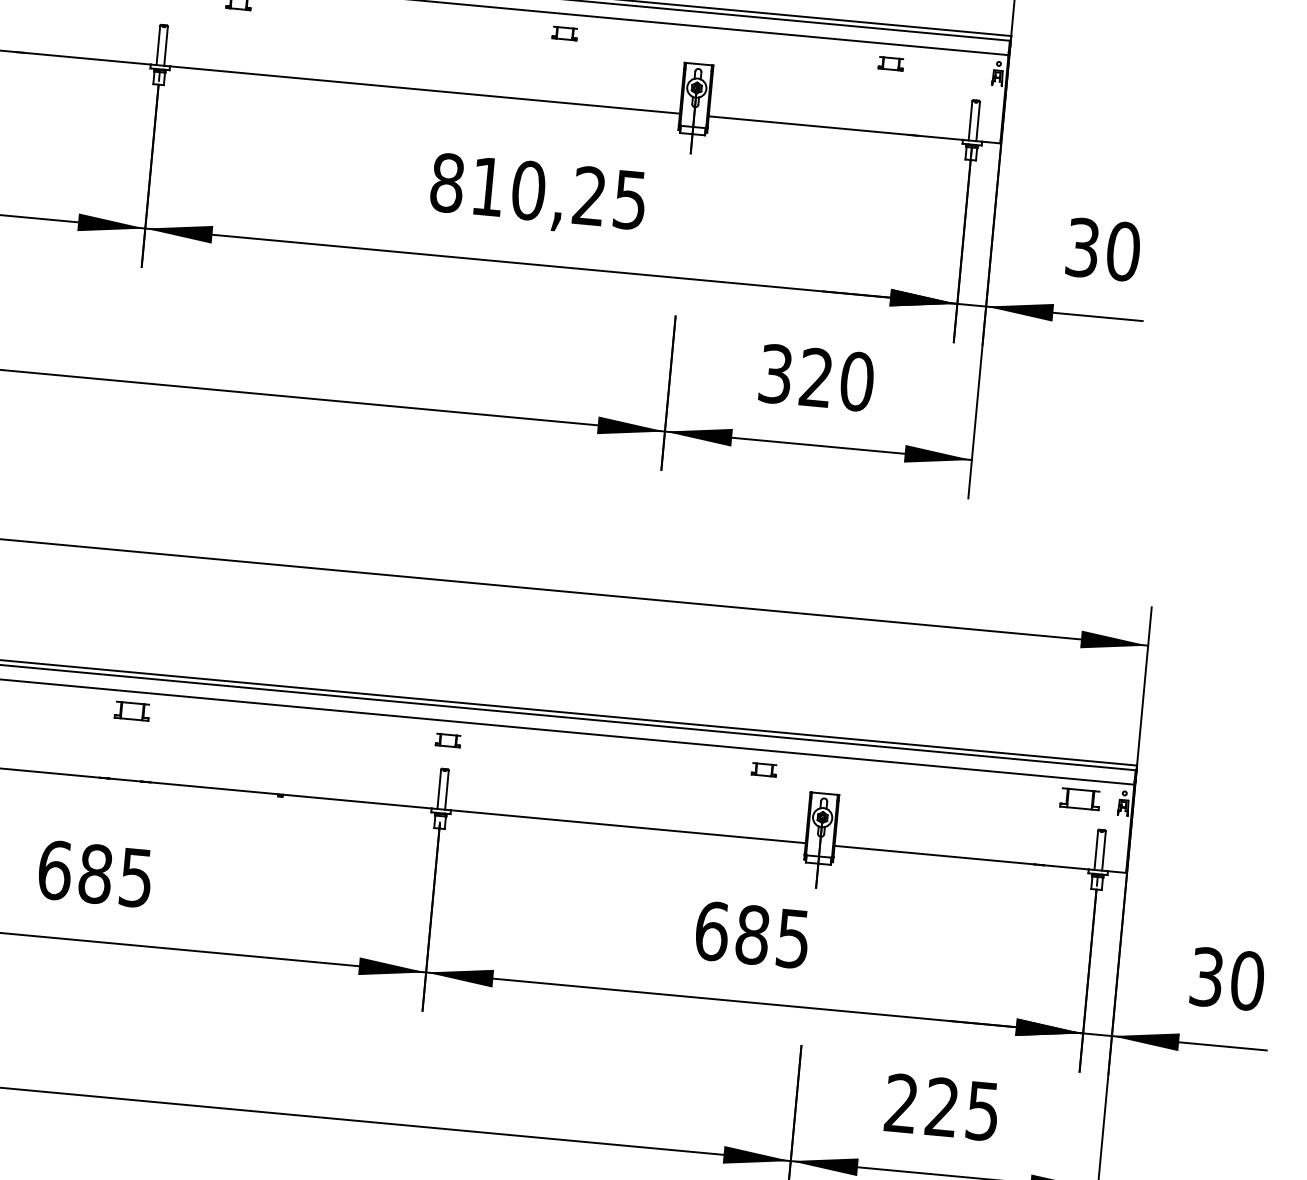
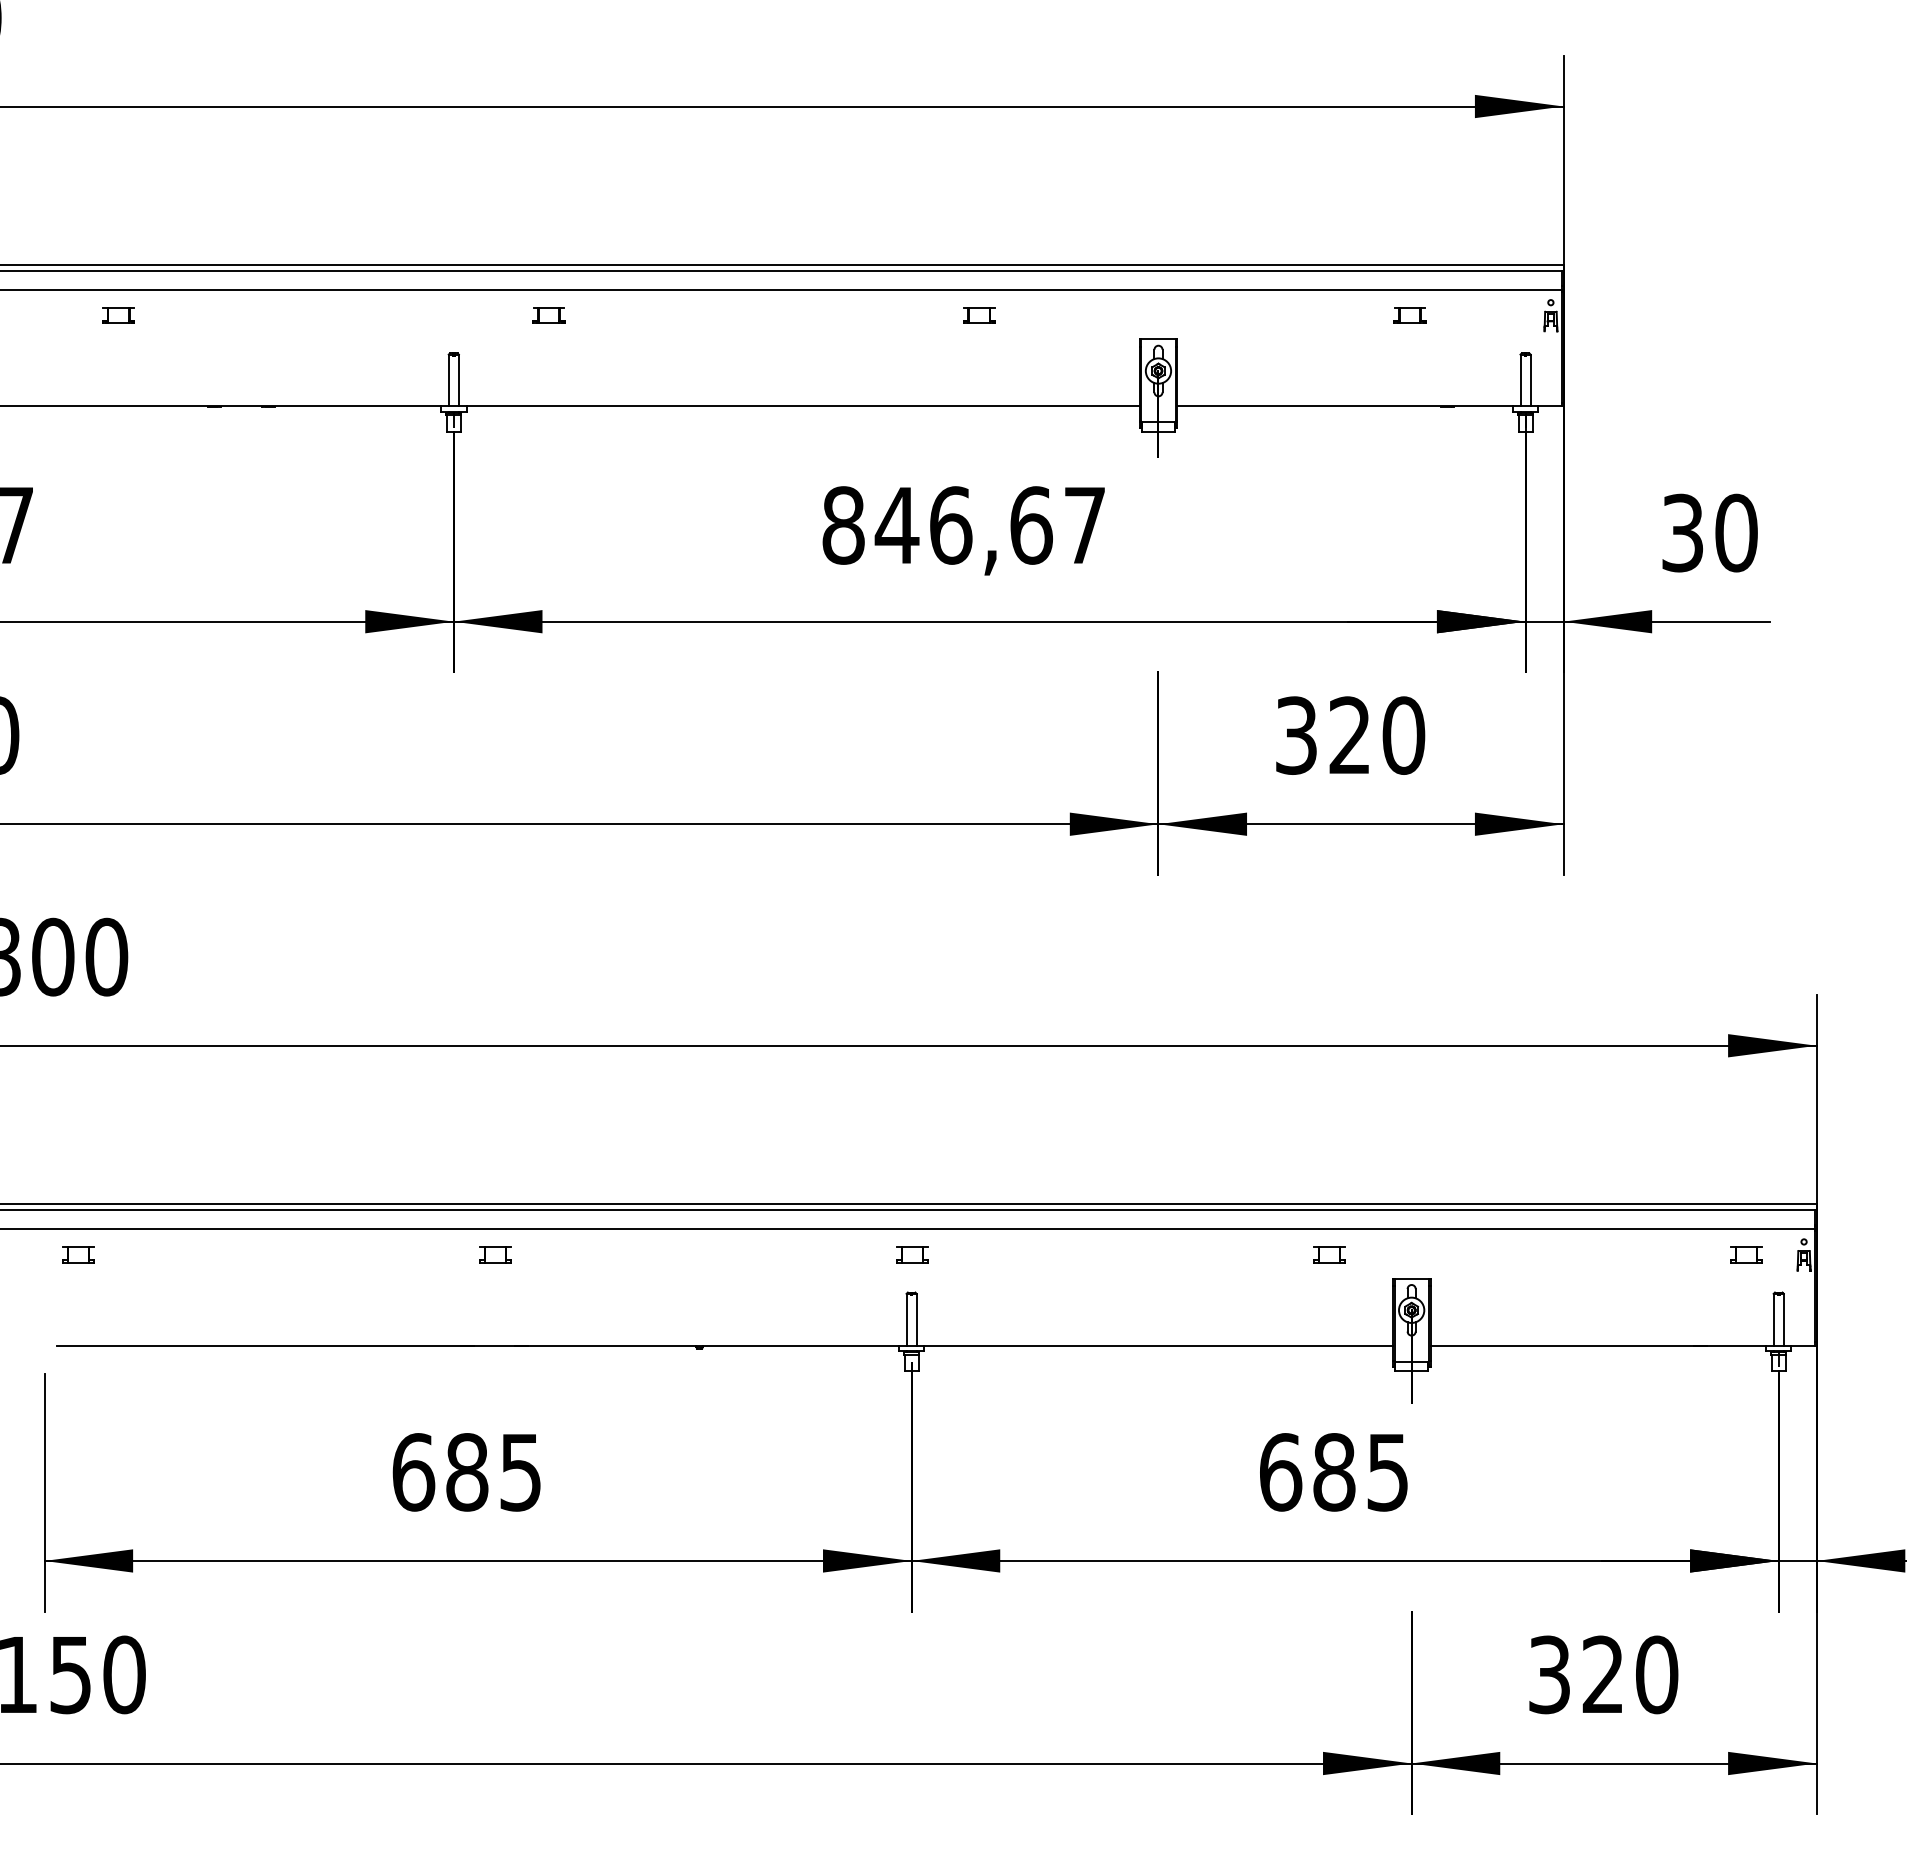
text: (557, 193) -> (989, 525), 810,25 -> 846,67
part: (132, 710) -> (495, 1254), size x0.71
part: (1080, 798) -> (1746, 1254), size x0.62
text: (942, 1107) -> (1603, 1674), 225 -> 320

